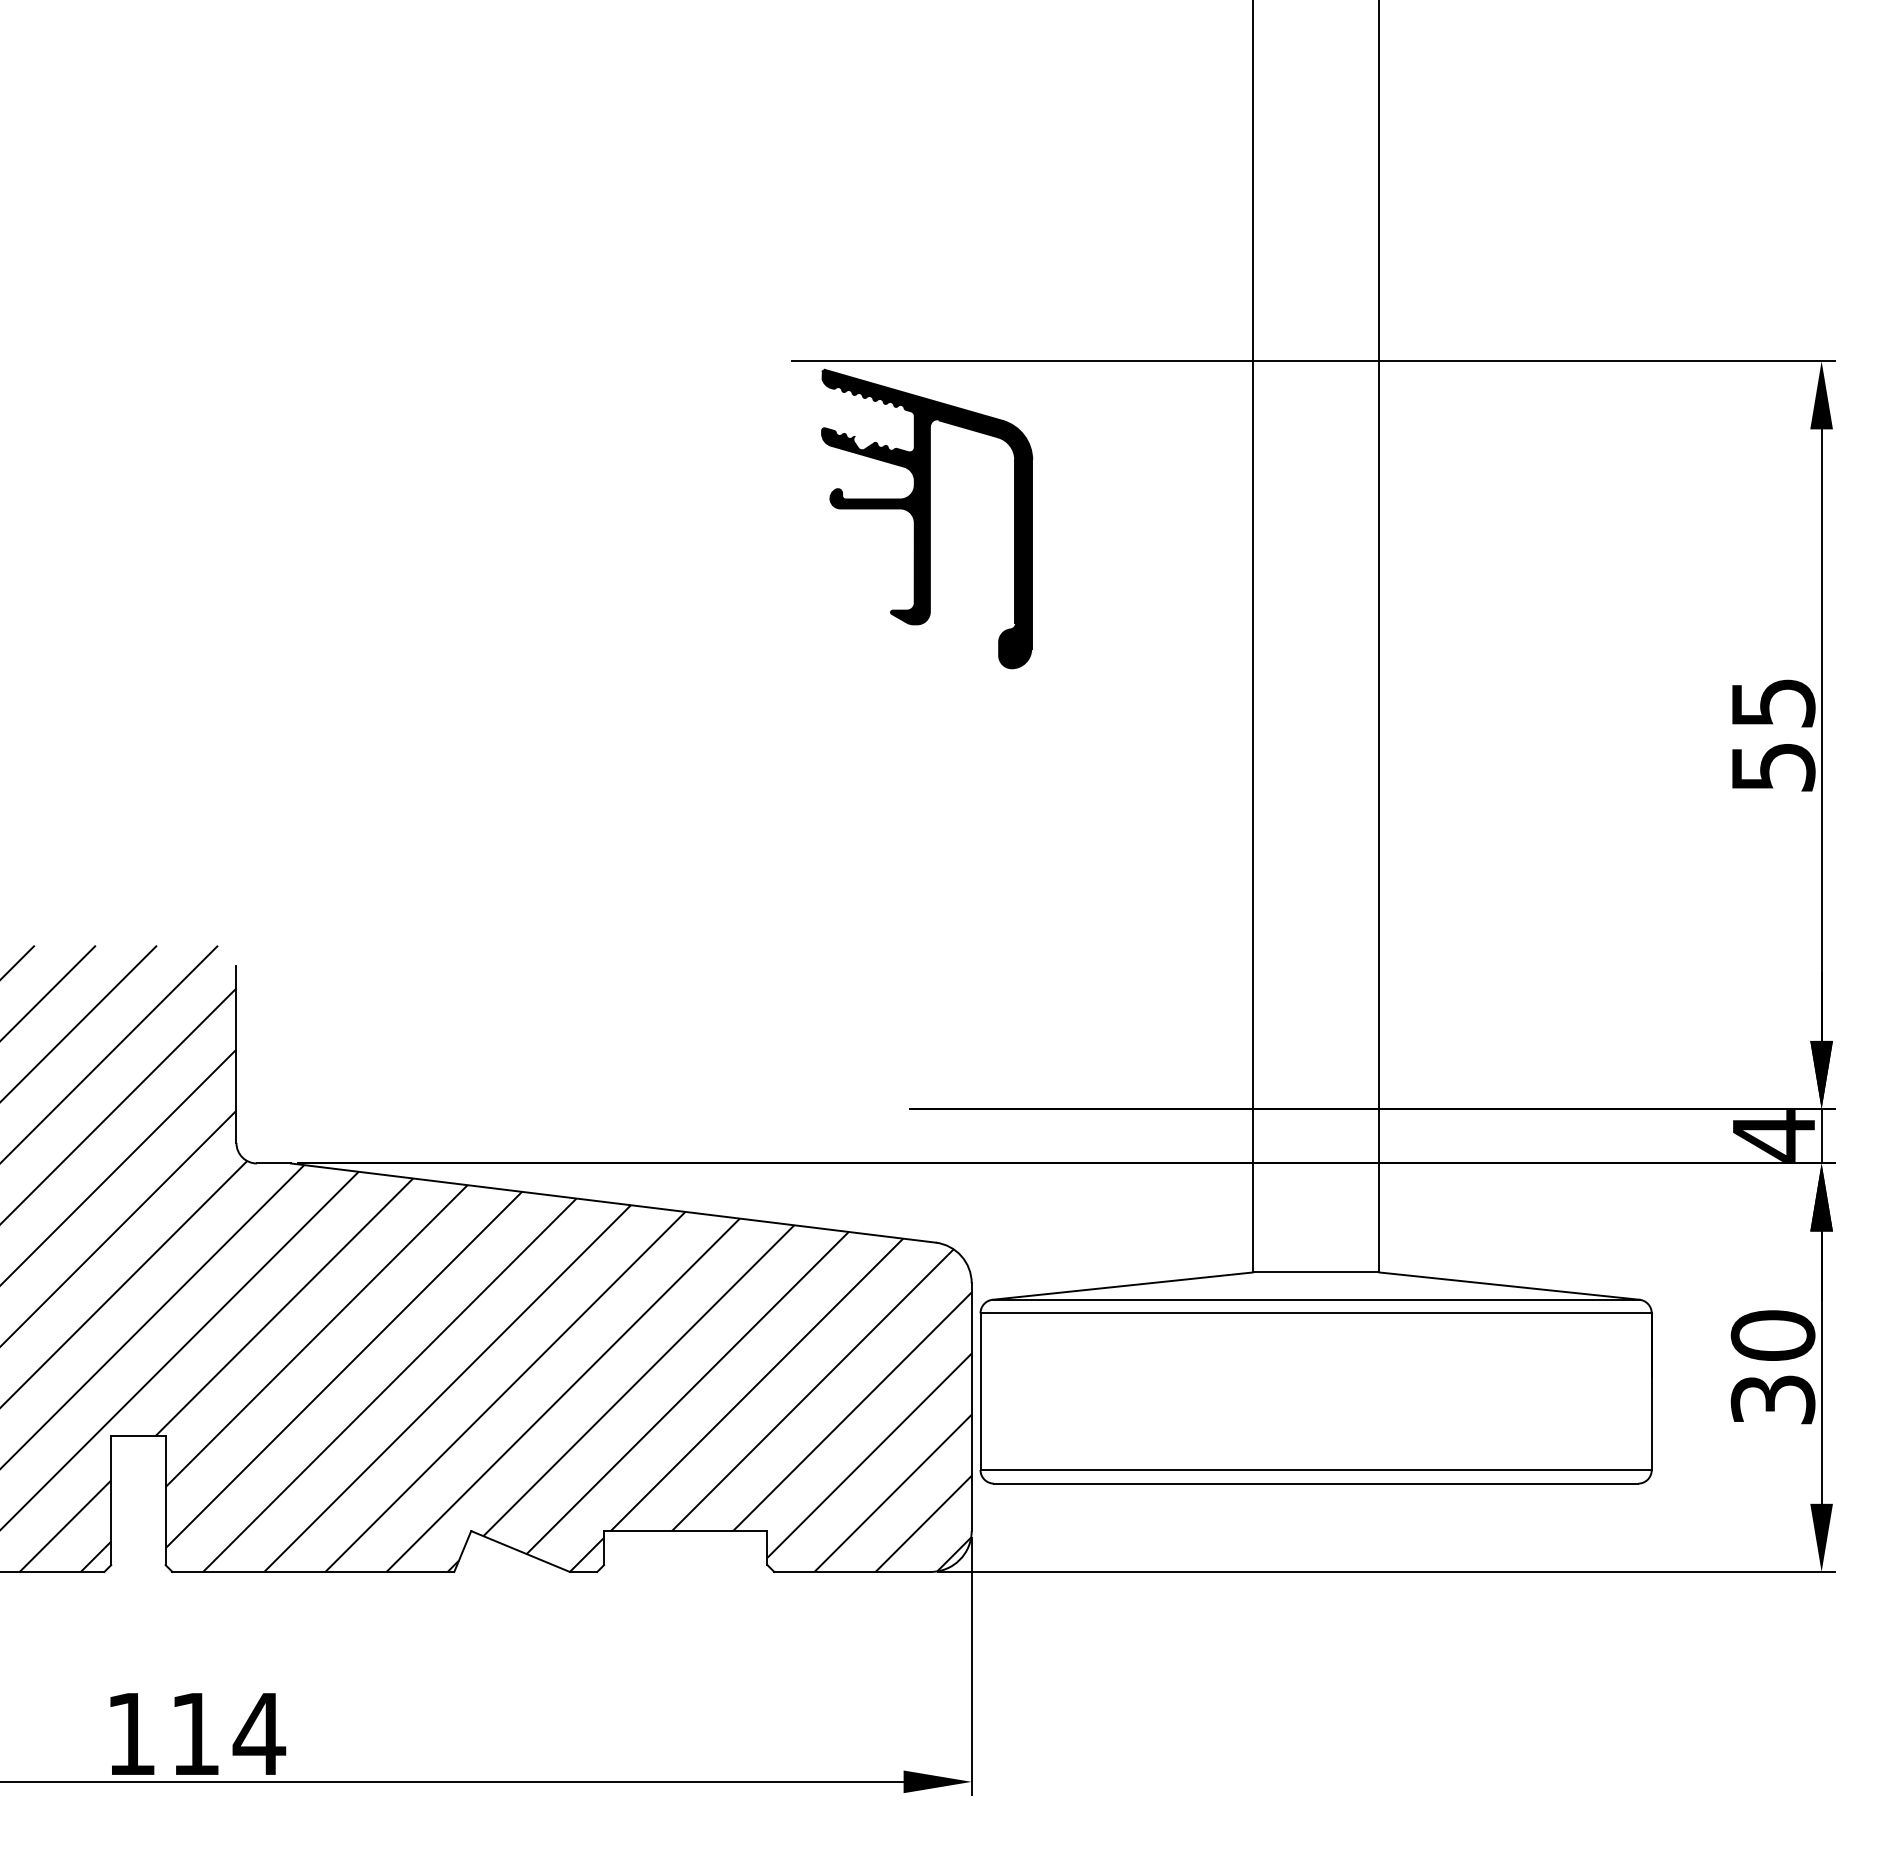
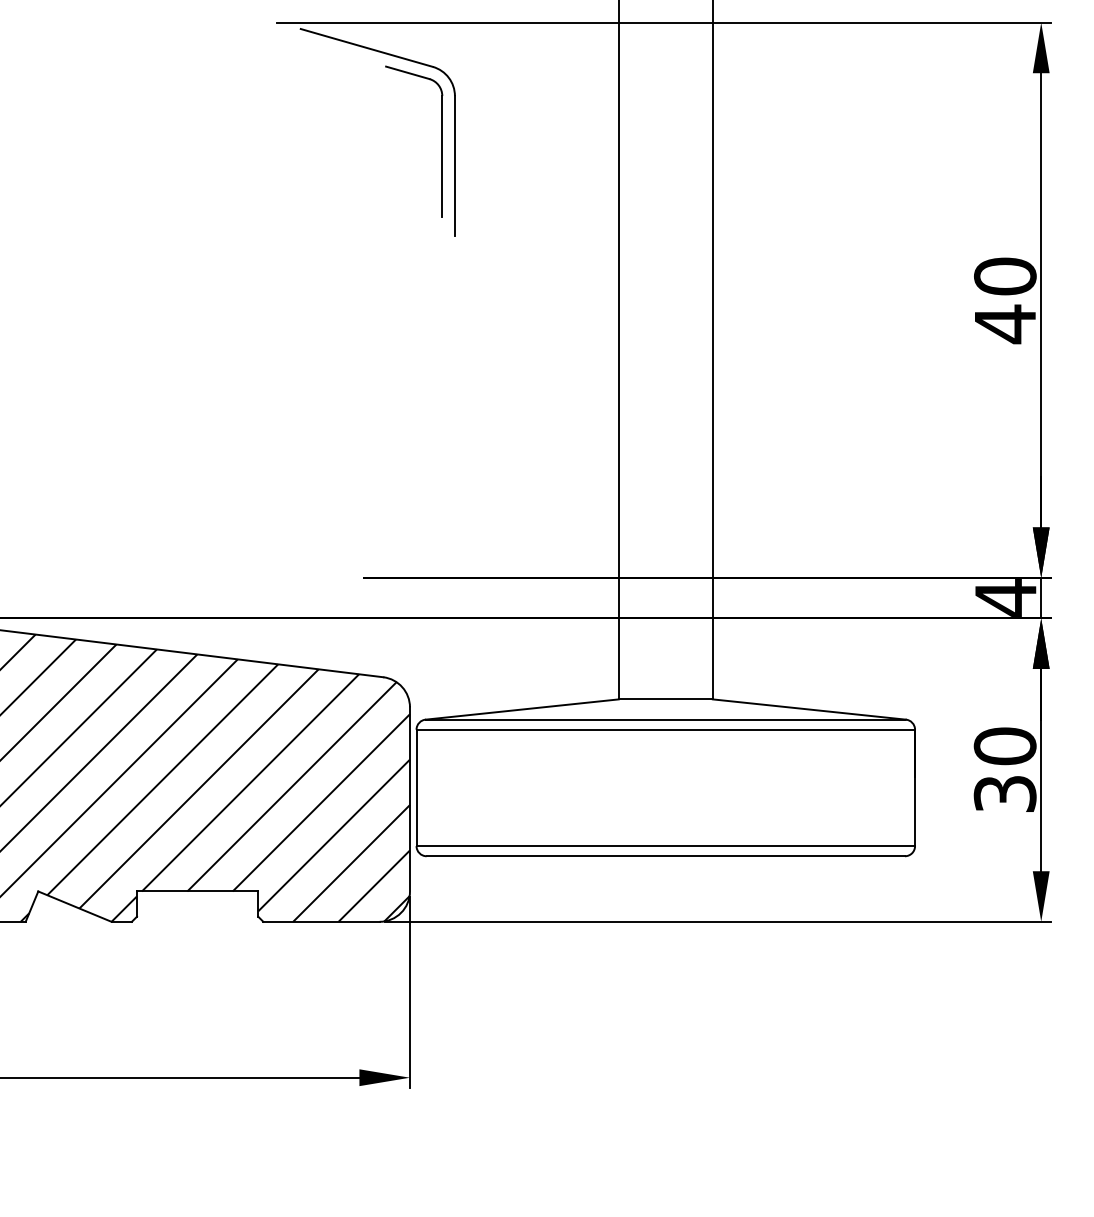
fill: (926, 519) -> (376, 140), removed
text: (1773, 735) -> (1005, 300), 55 -> 40

